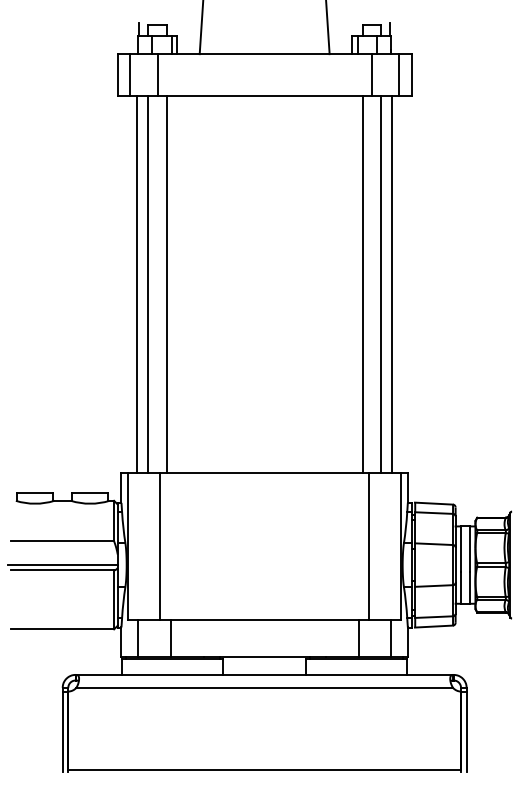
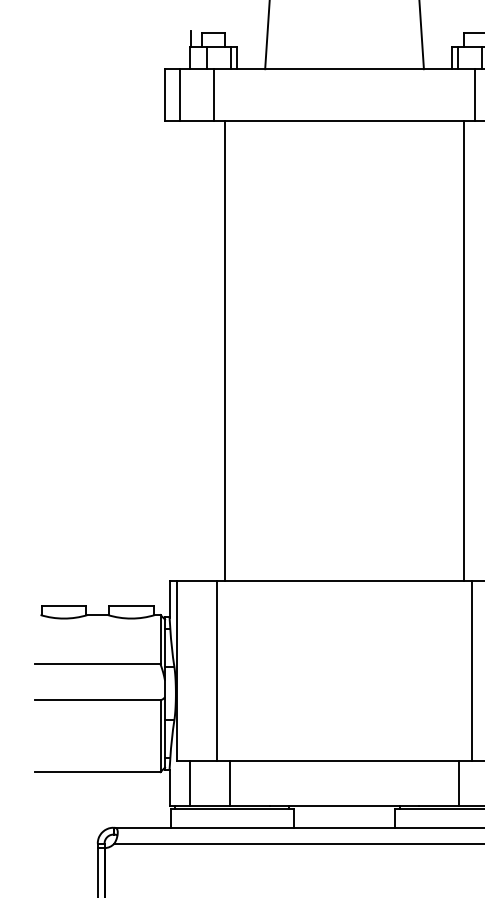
line: (137, 284) -> (189, 350), removed
line: (148, 284) -> (202, 350), removed
line: (62, 565) -> (97, 694), removed

